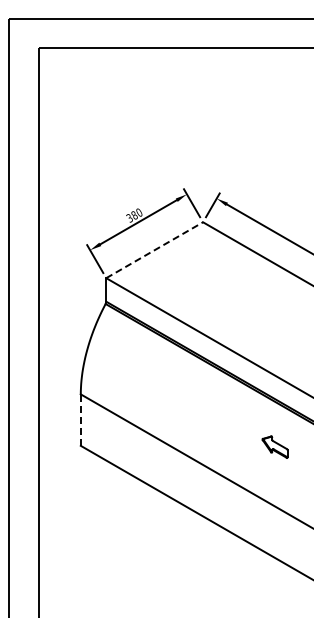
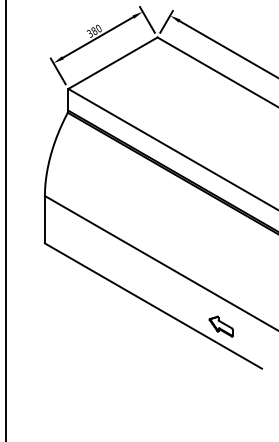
line: (154, 250) -> (112, 63), dashed -> solid
line: (80, 420) -> (44, 220), dashed -> solid
part: (274, 446) -> (220, 326), moved

